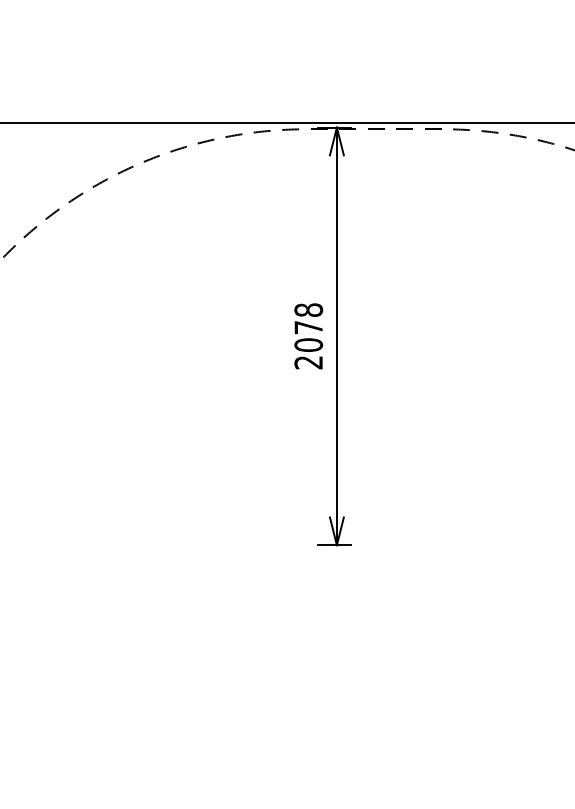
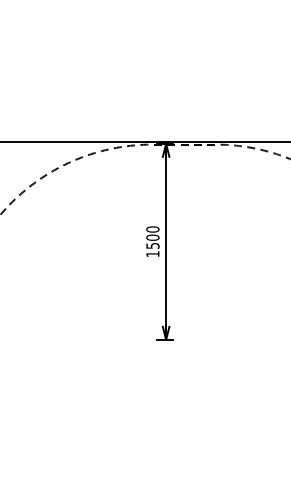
text: (307, 335) -> (152, 241), 2078 -> 1500

